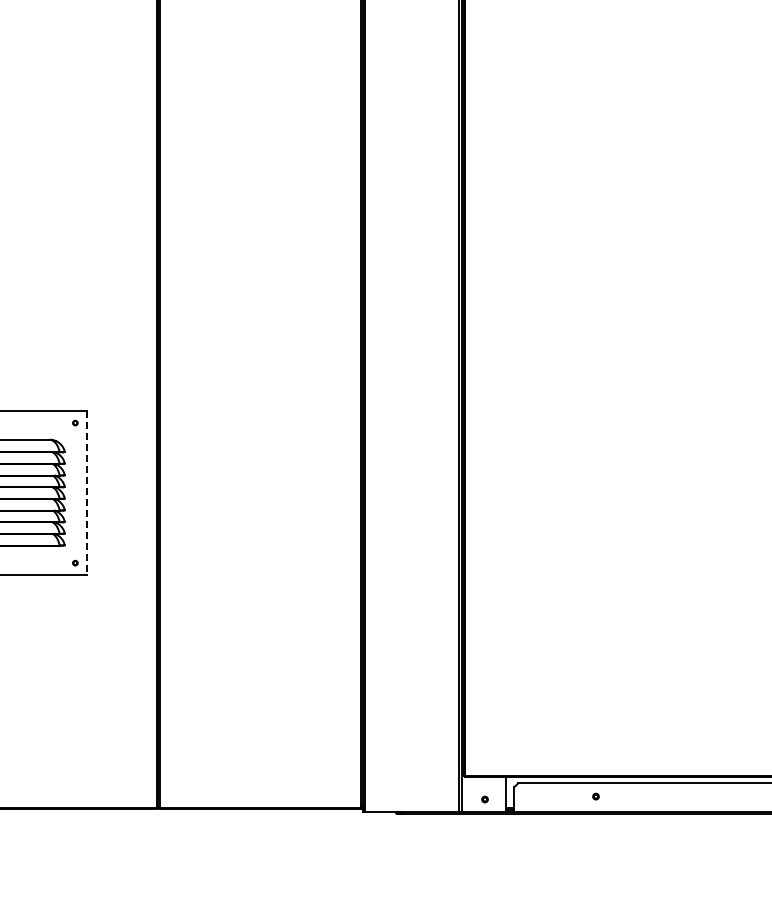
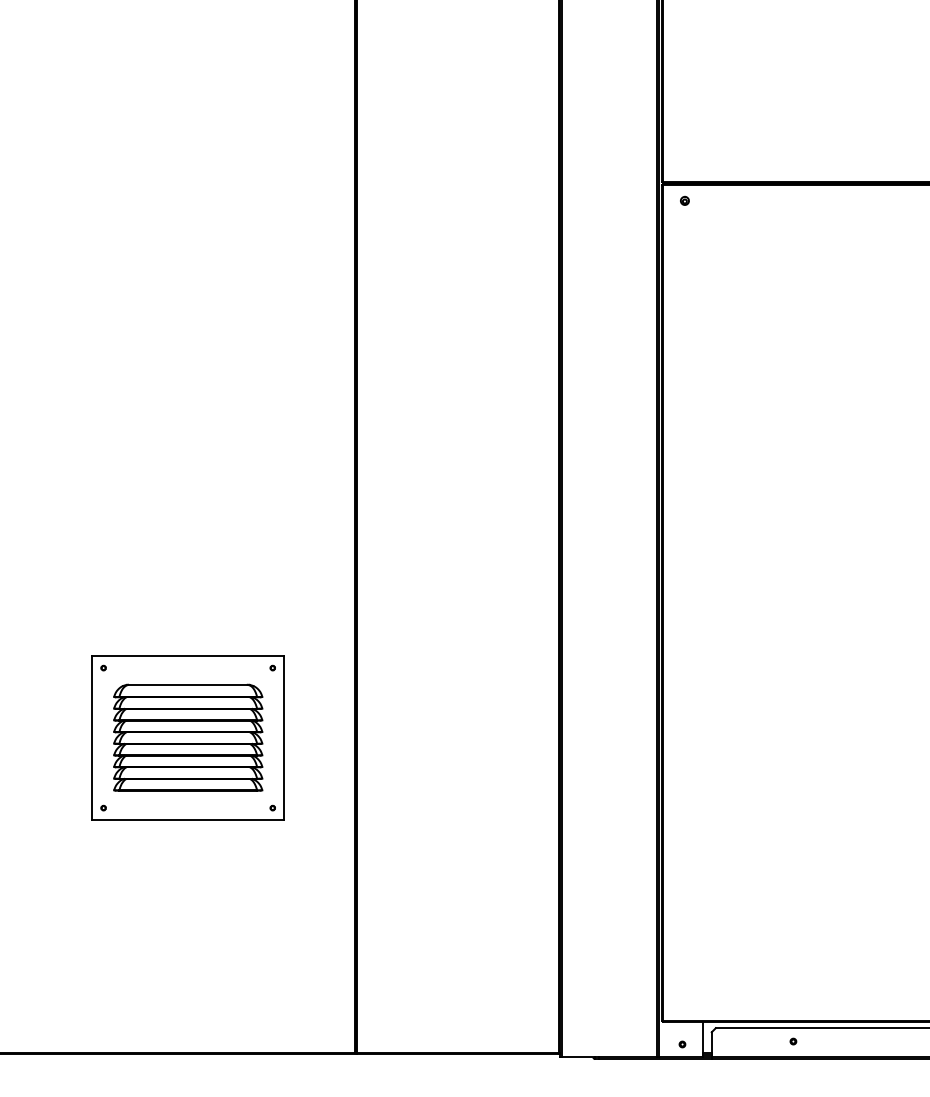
line: (87, 493) -> (284, 738), dashed -> solid

